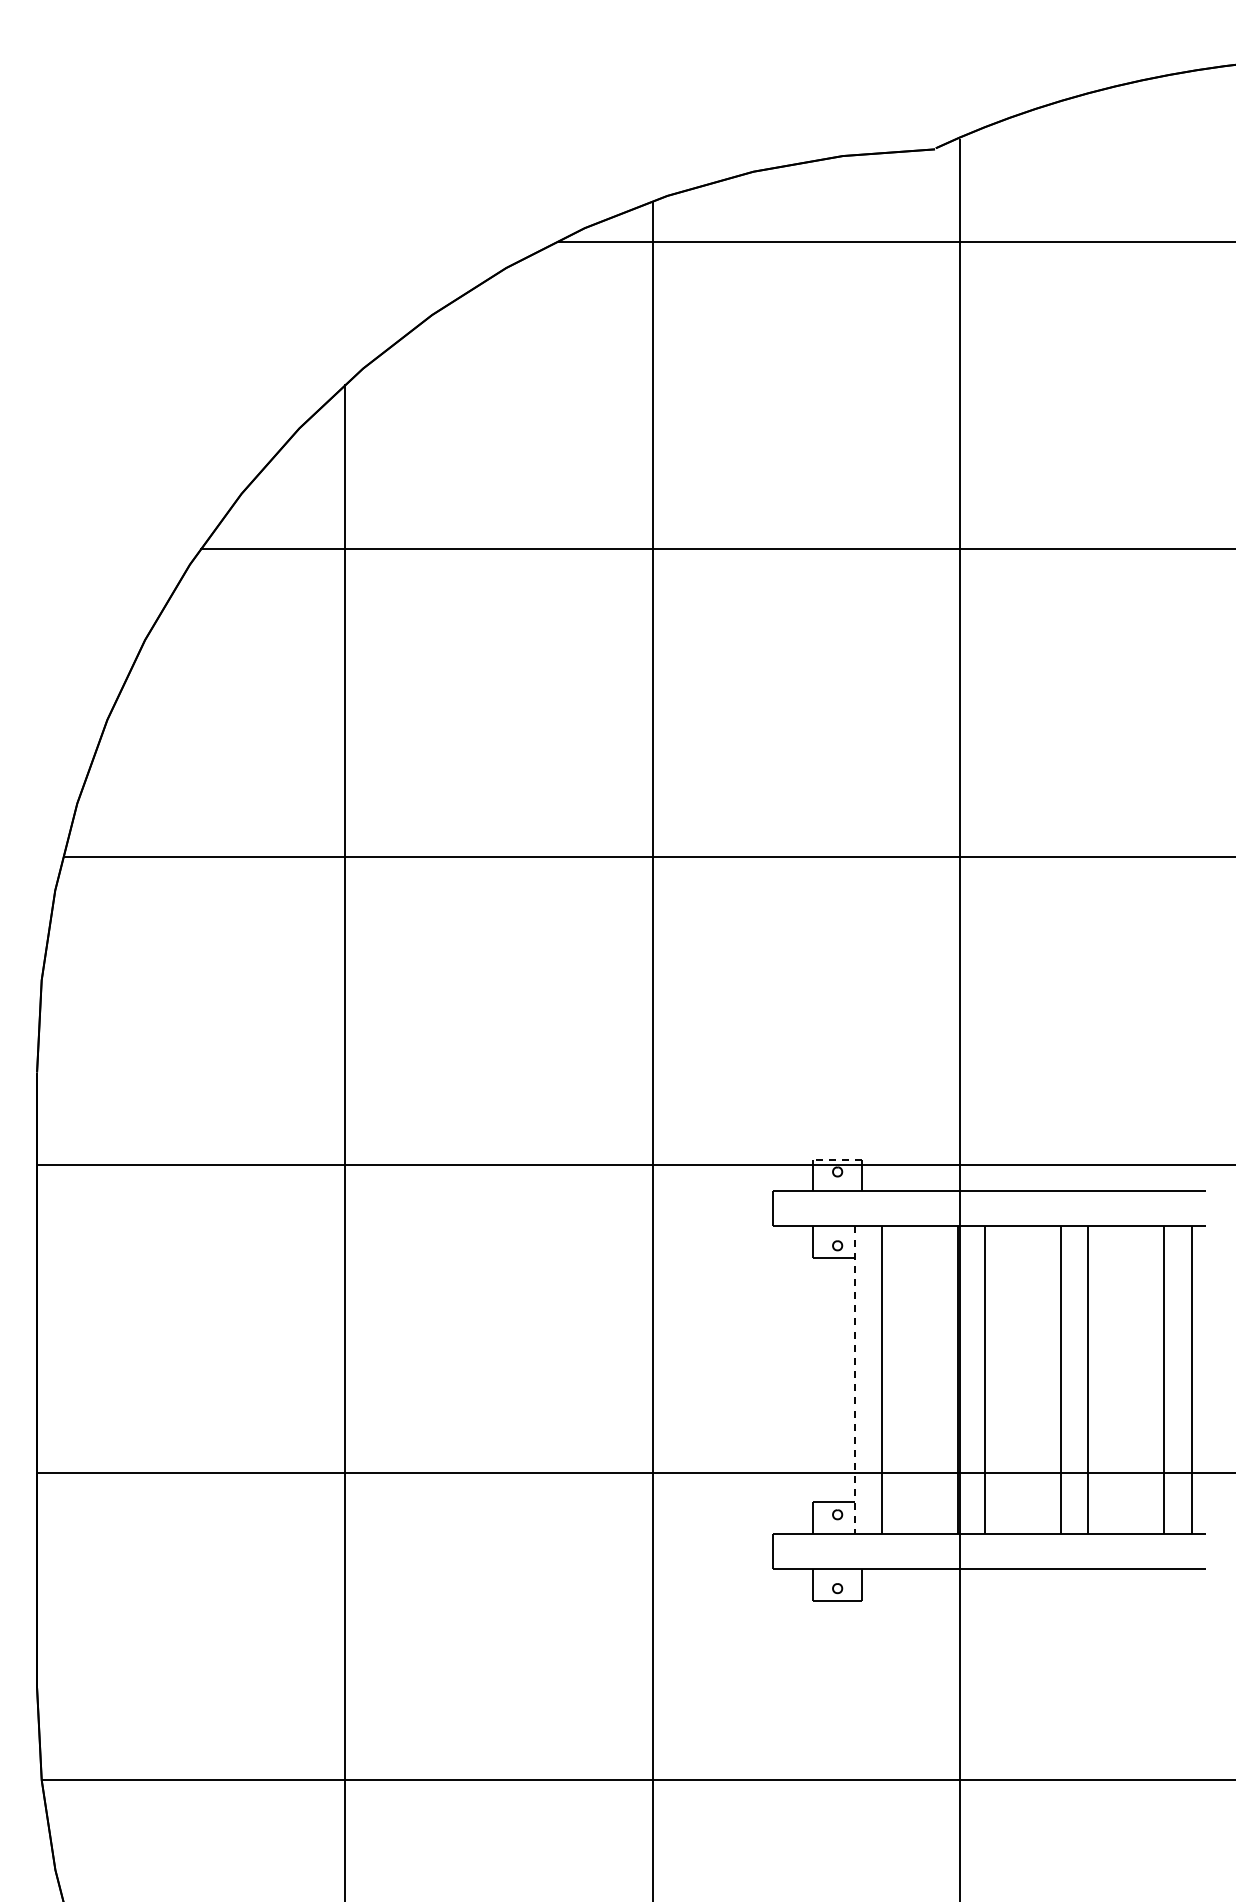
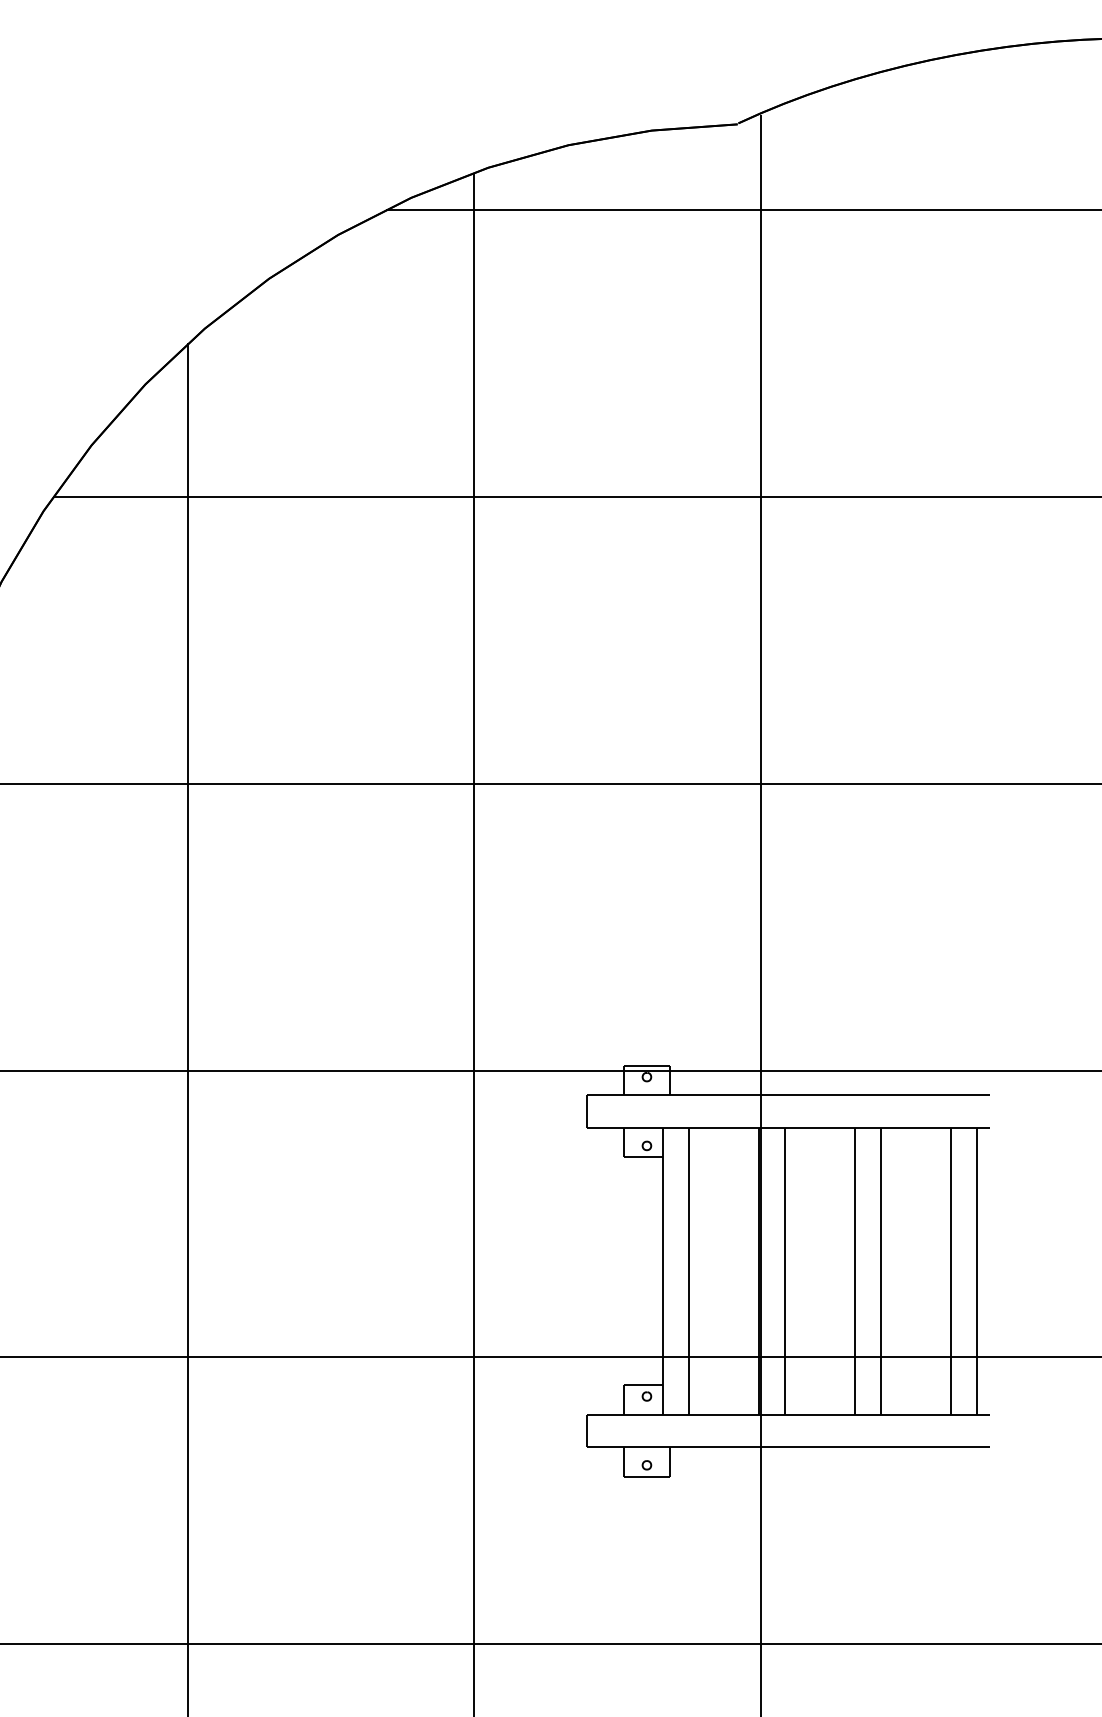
line: (837, 1159) -> (646, 1065), dashed -> solid
line: (854, 1380) -> (662, 1271), dashed -> solid

